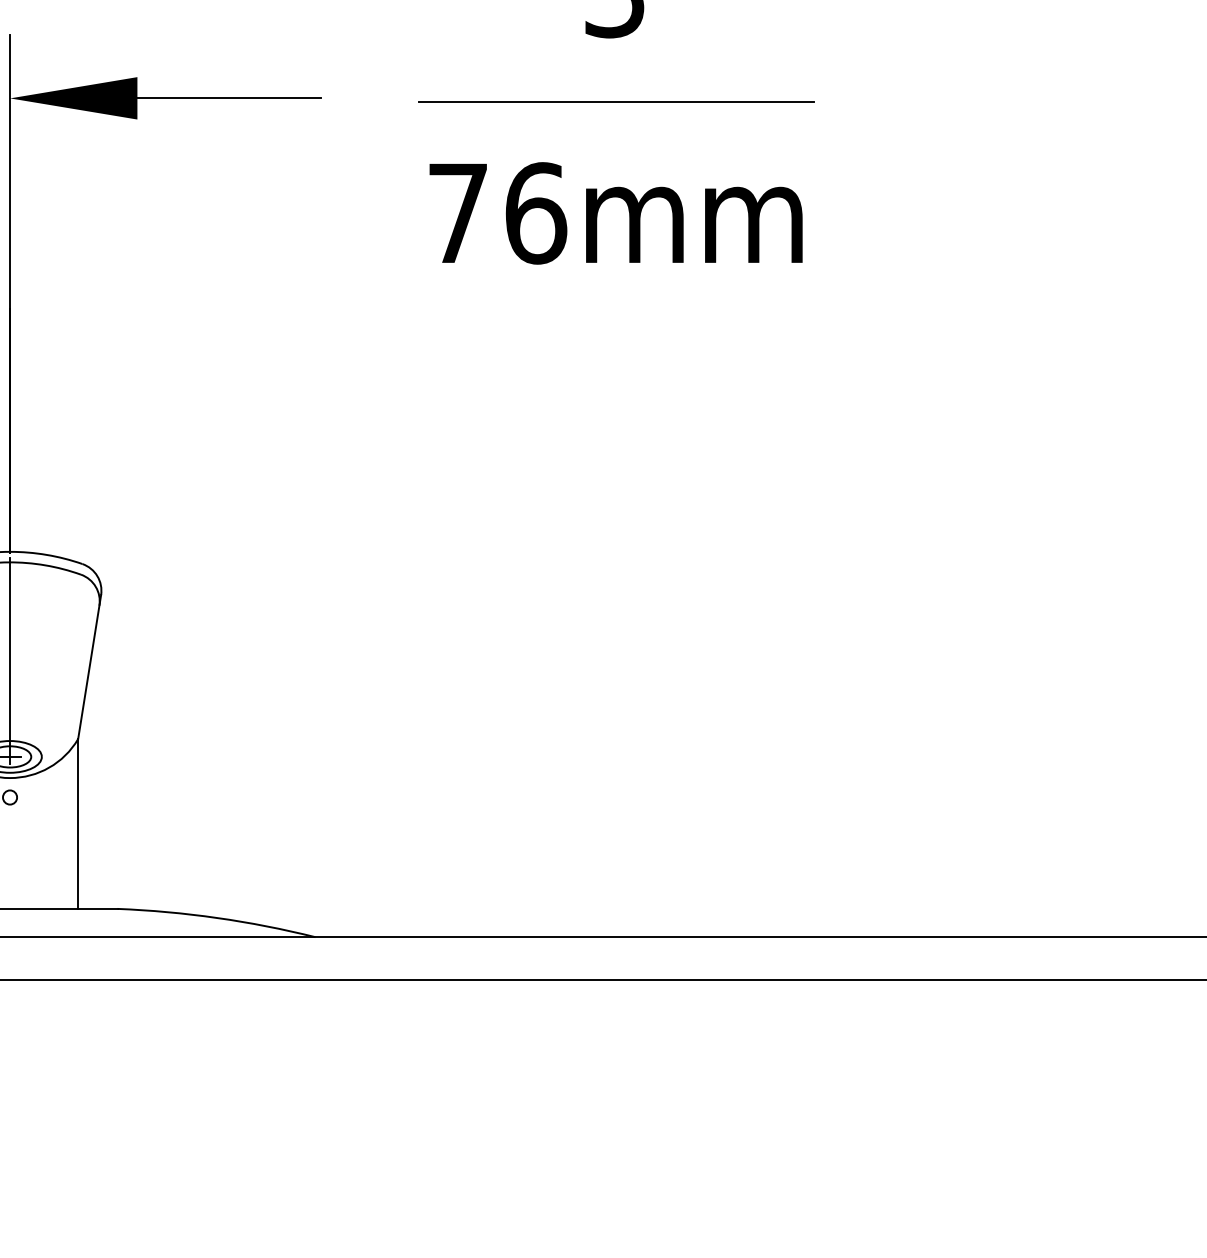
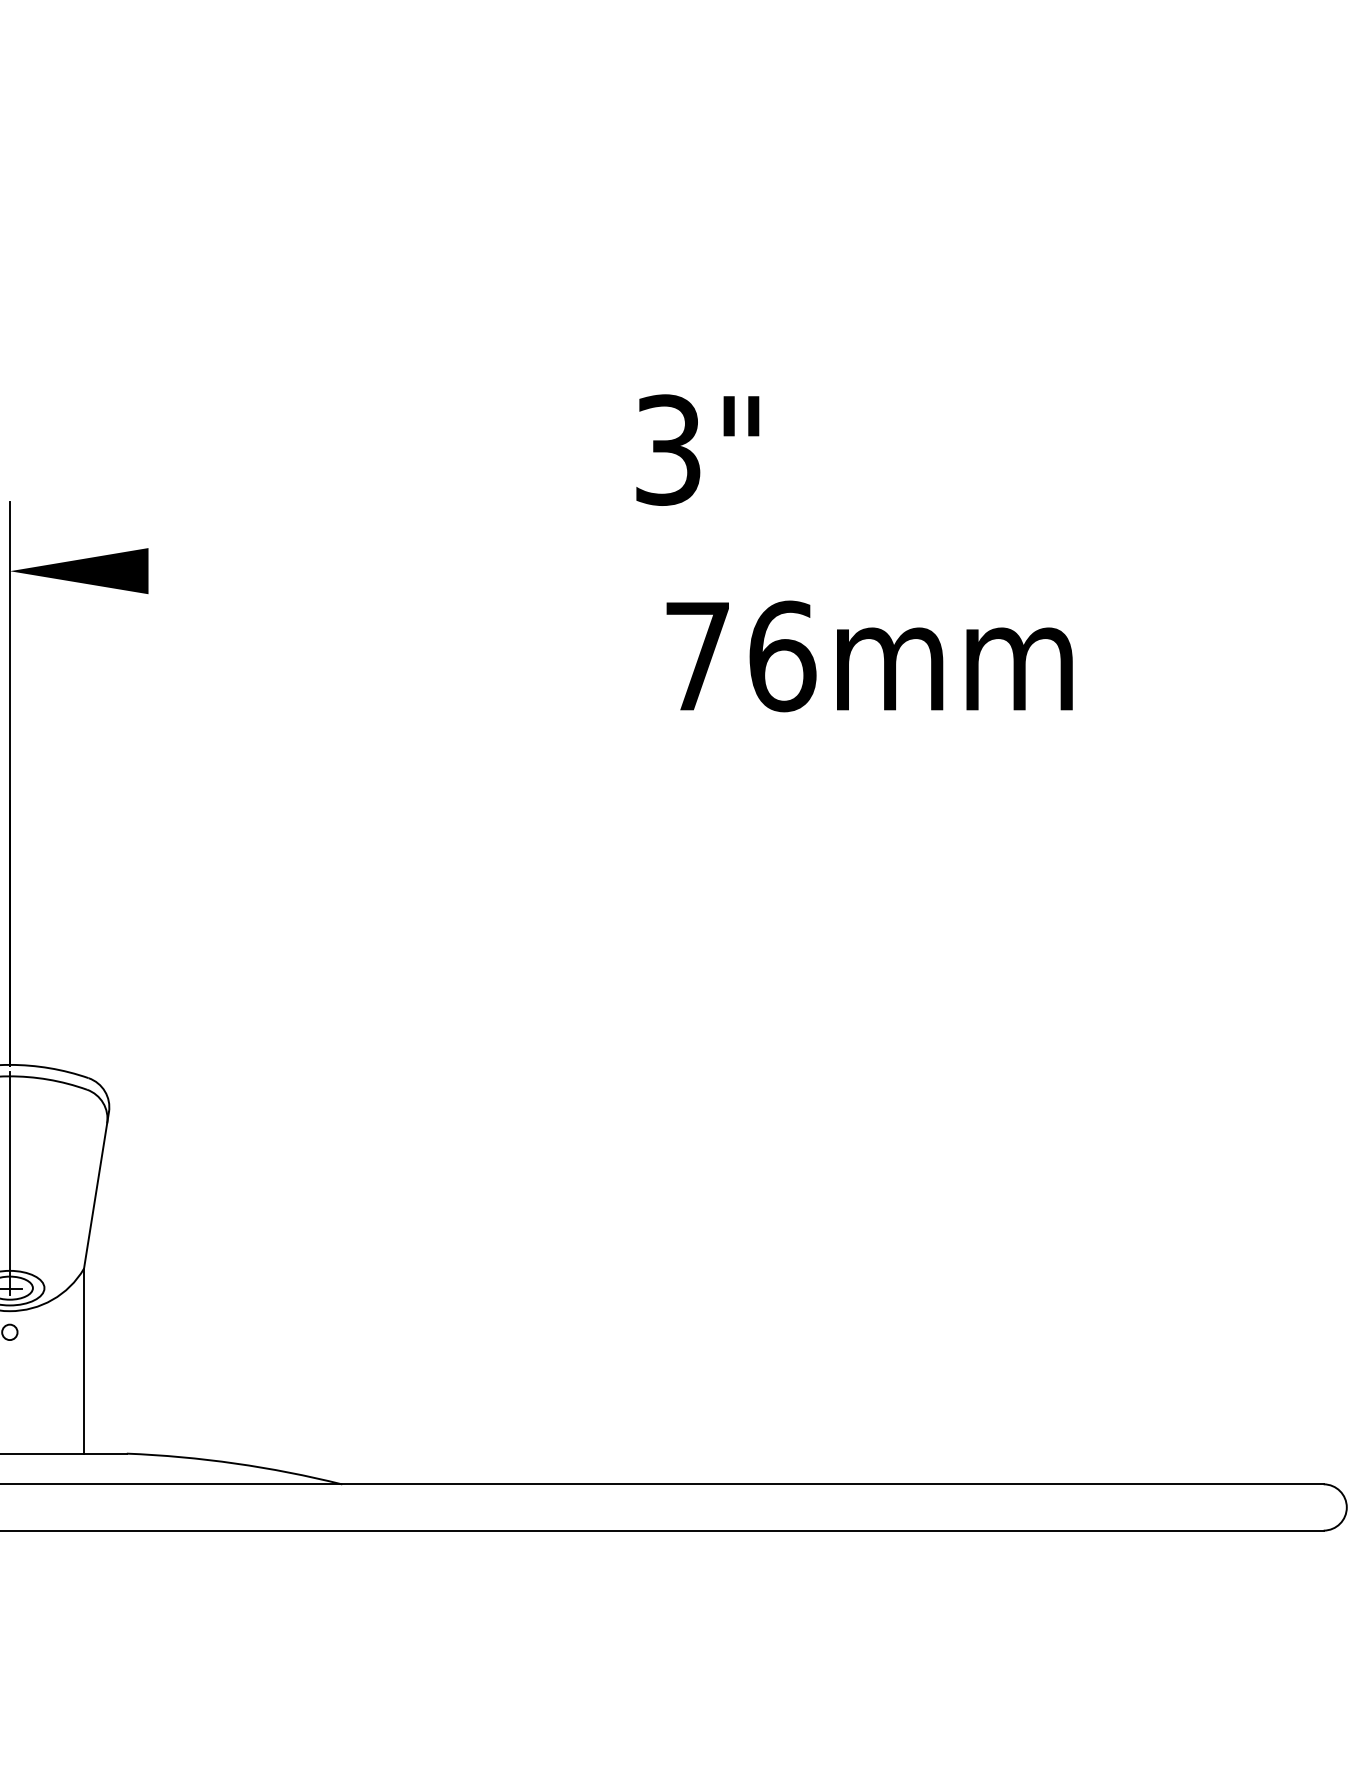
line: (228, 98) -> (247, 571), removed
line: (616, 102) -> (670, 575), removed
text: (615, 213) -> (869, 656), moved

